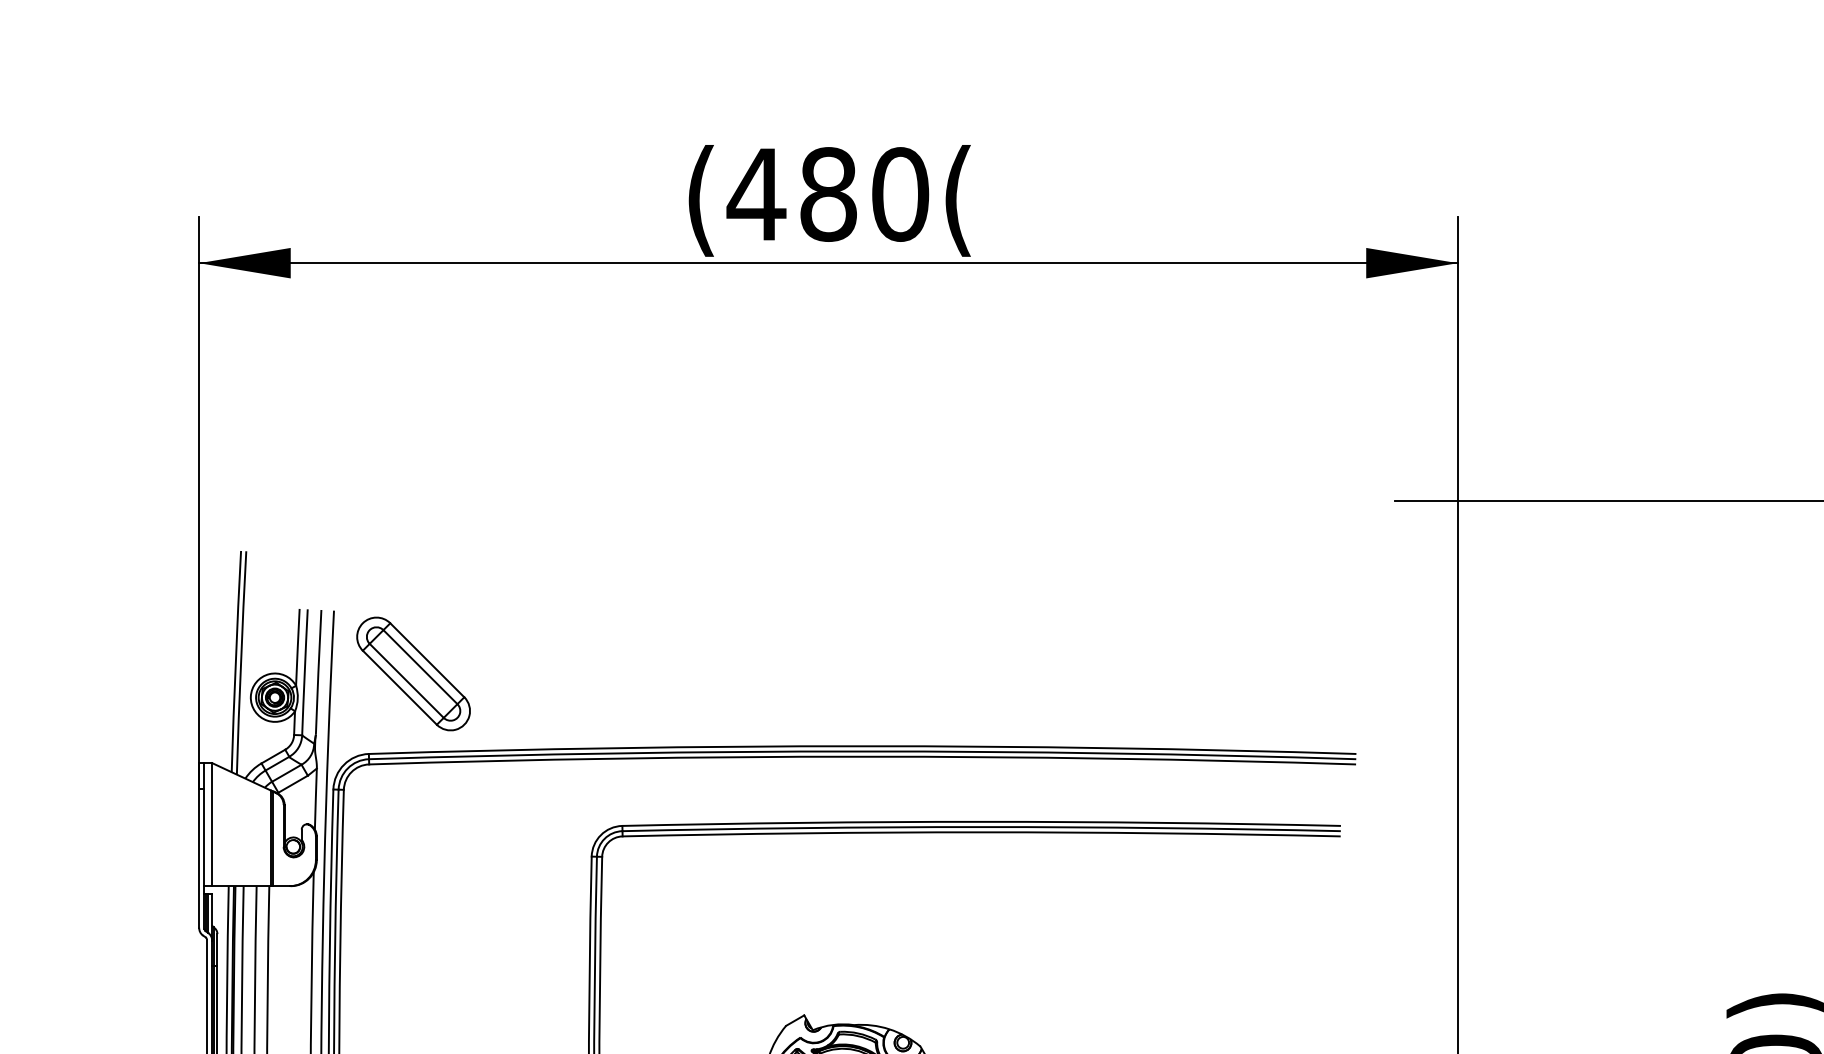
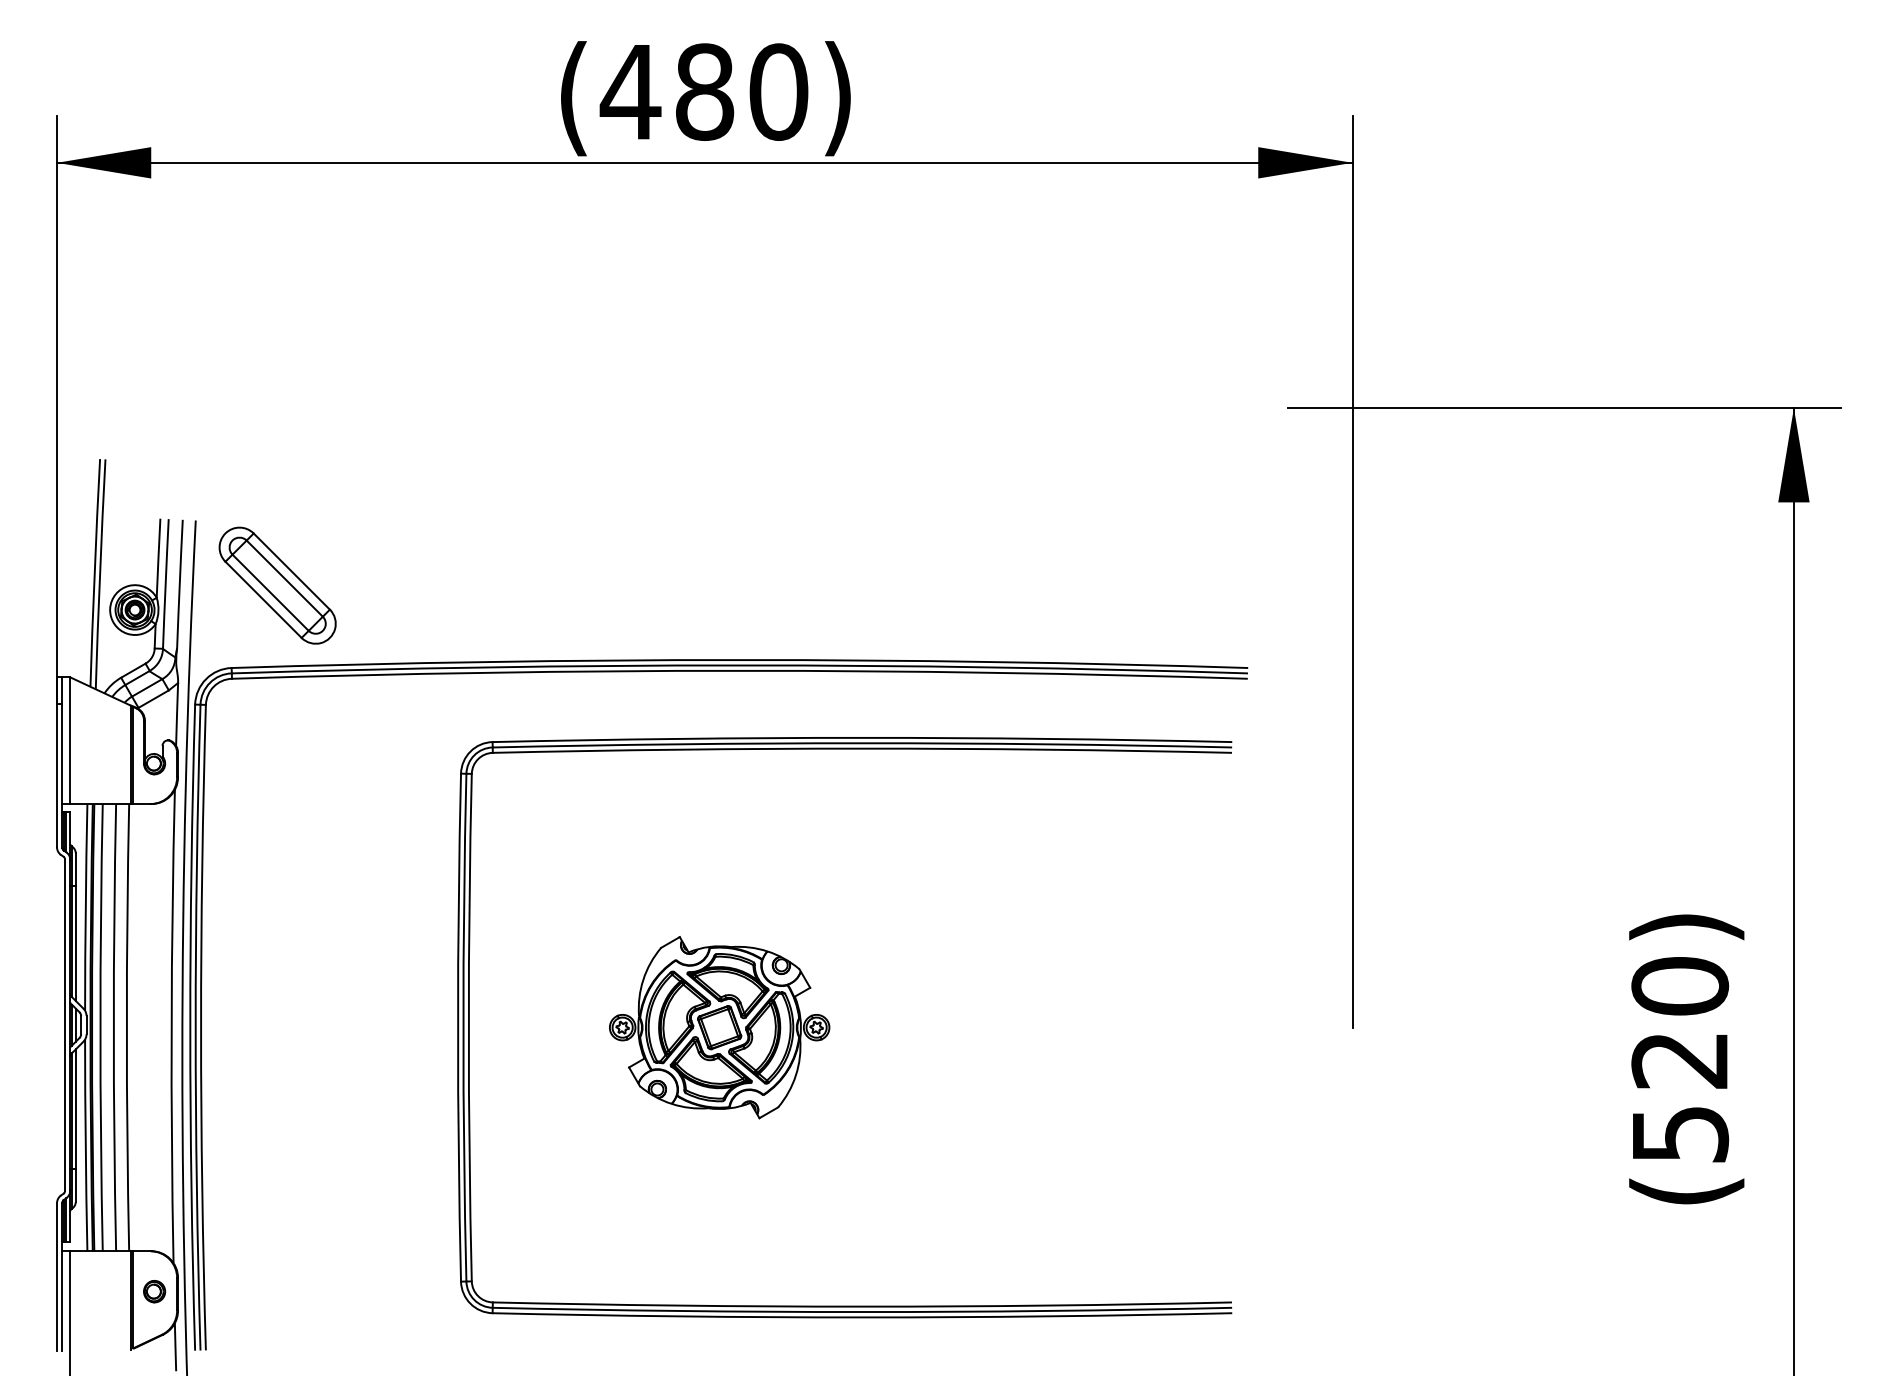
text: (958, 200) -> (838, 98), ( -> )

